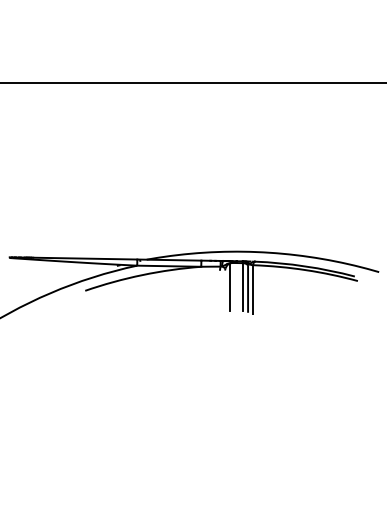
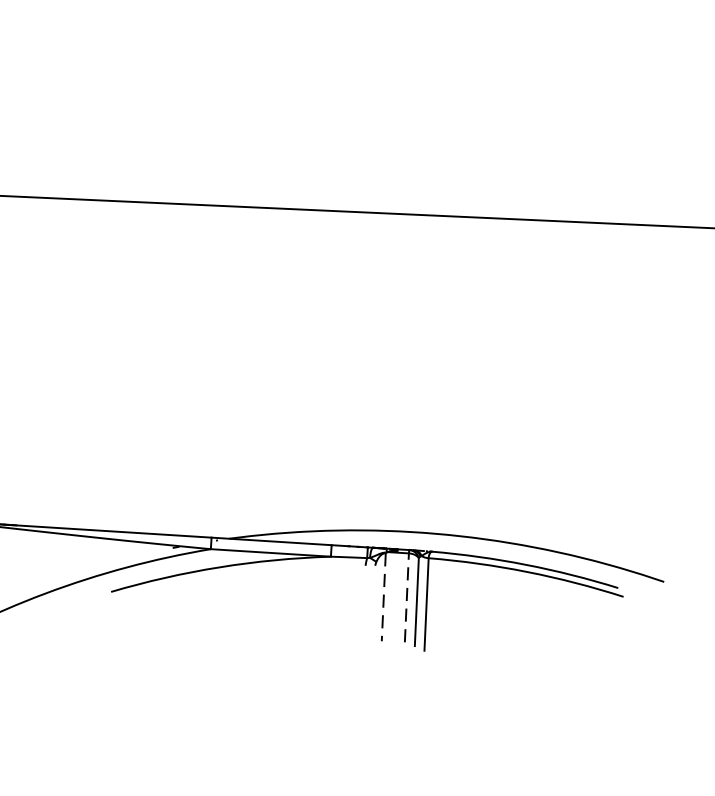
line: (242, 286) -> (406, 597), solid -> dashed
line: (230, 287) -> (383, 598), solid -> dashed

